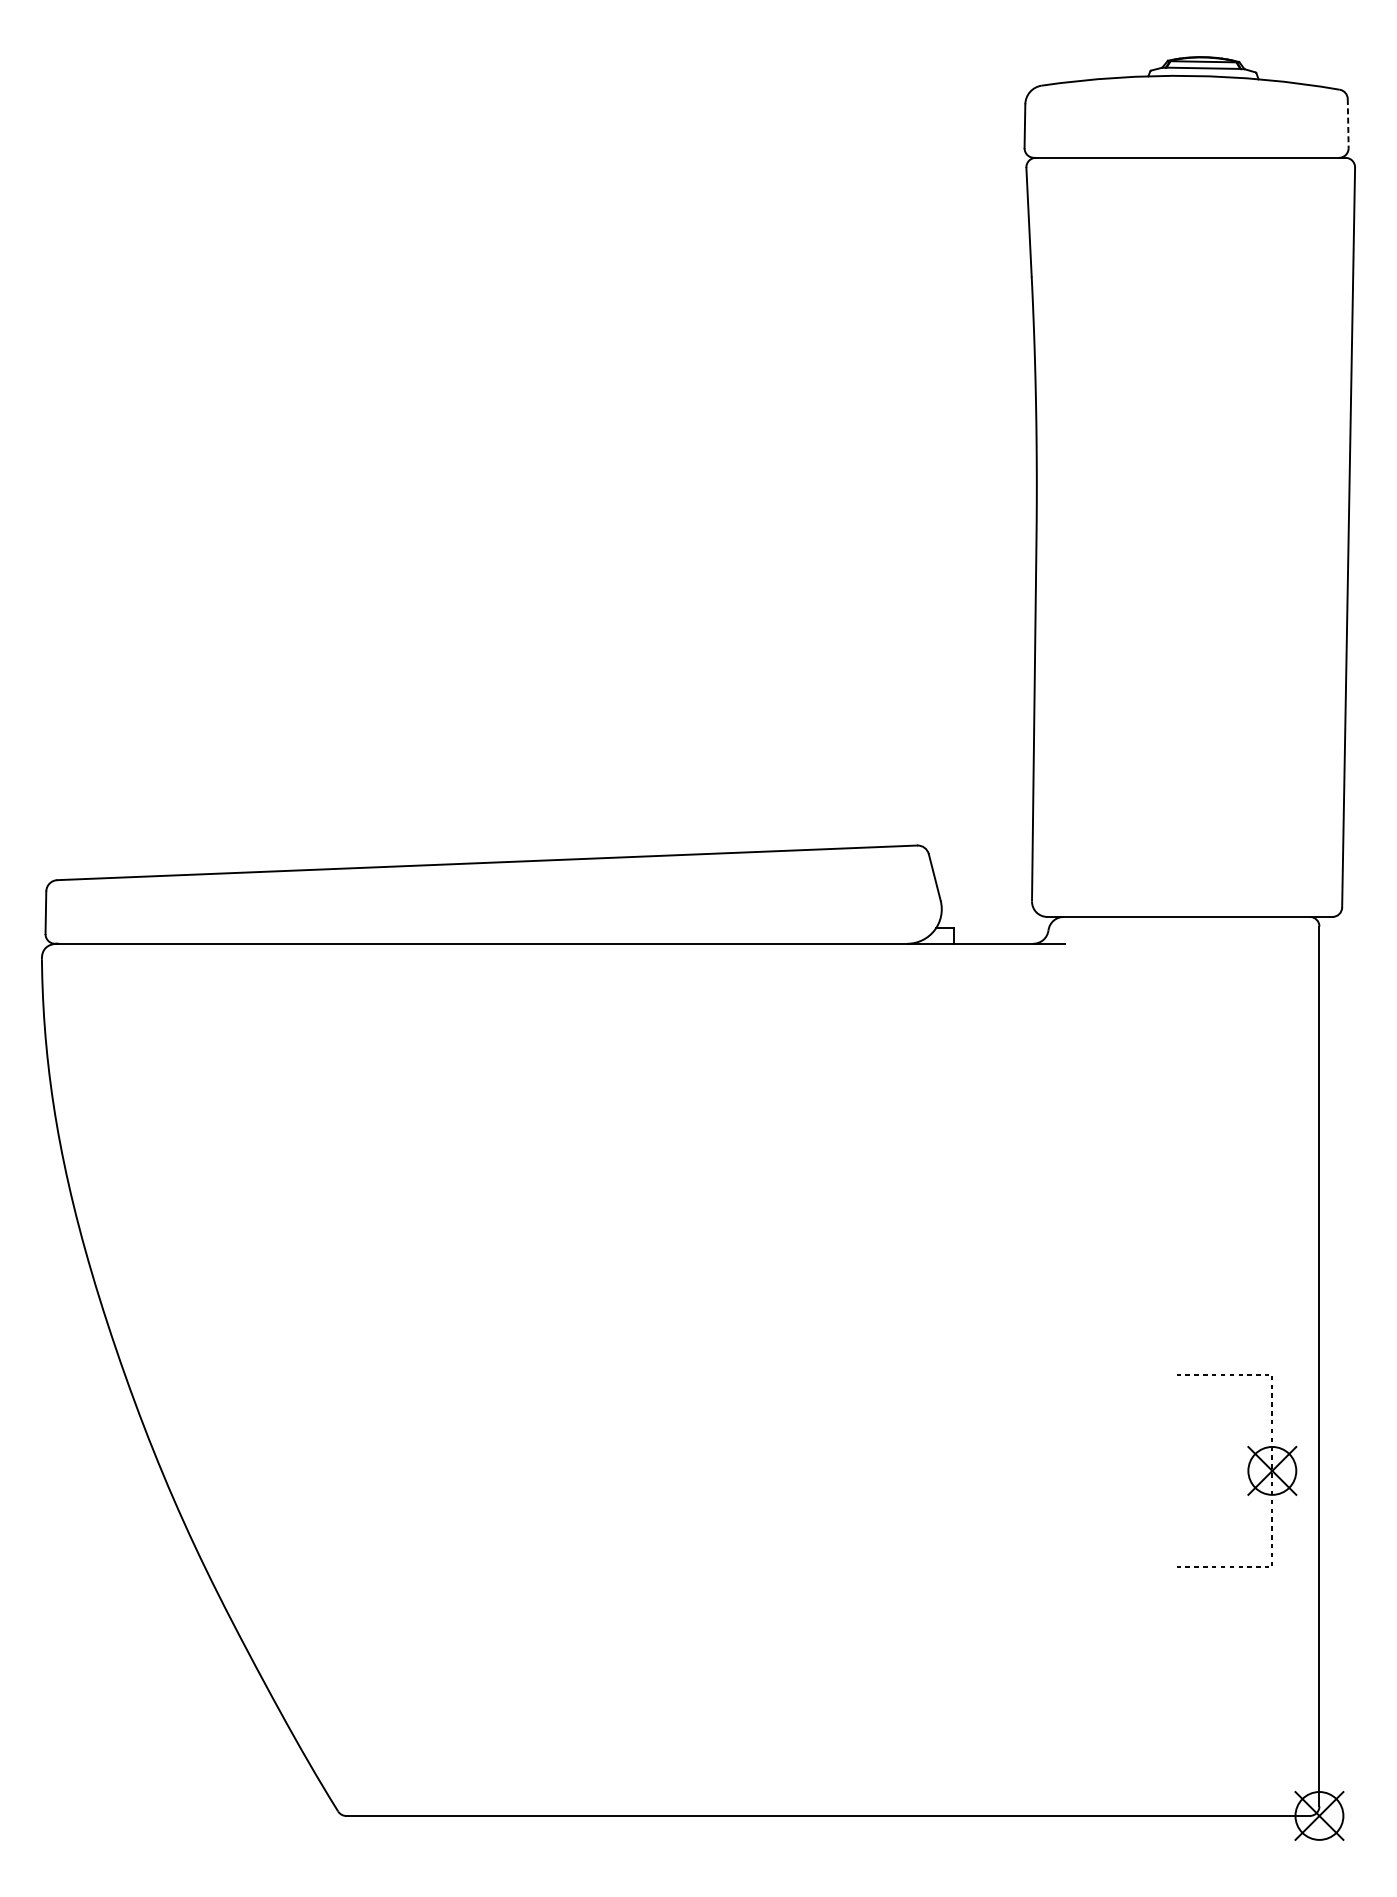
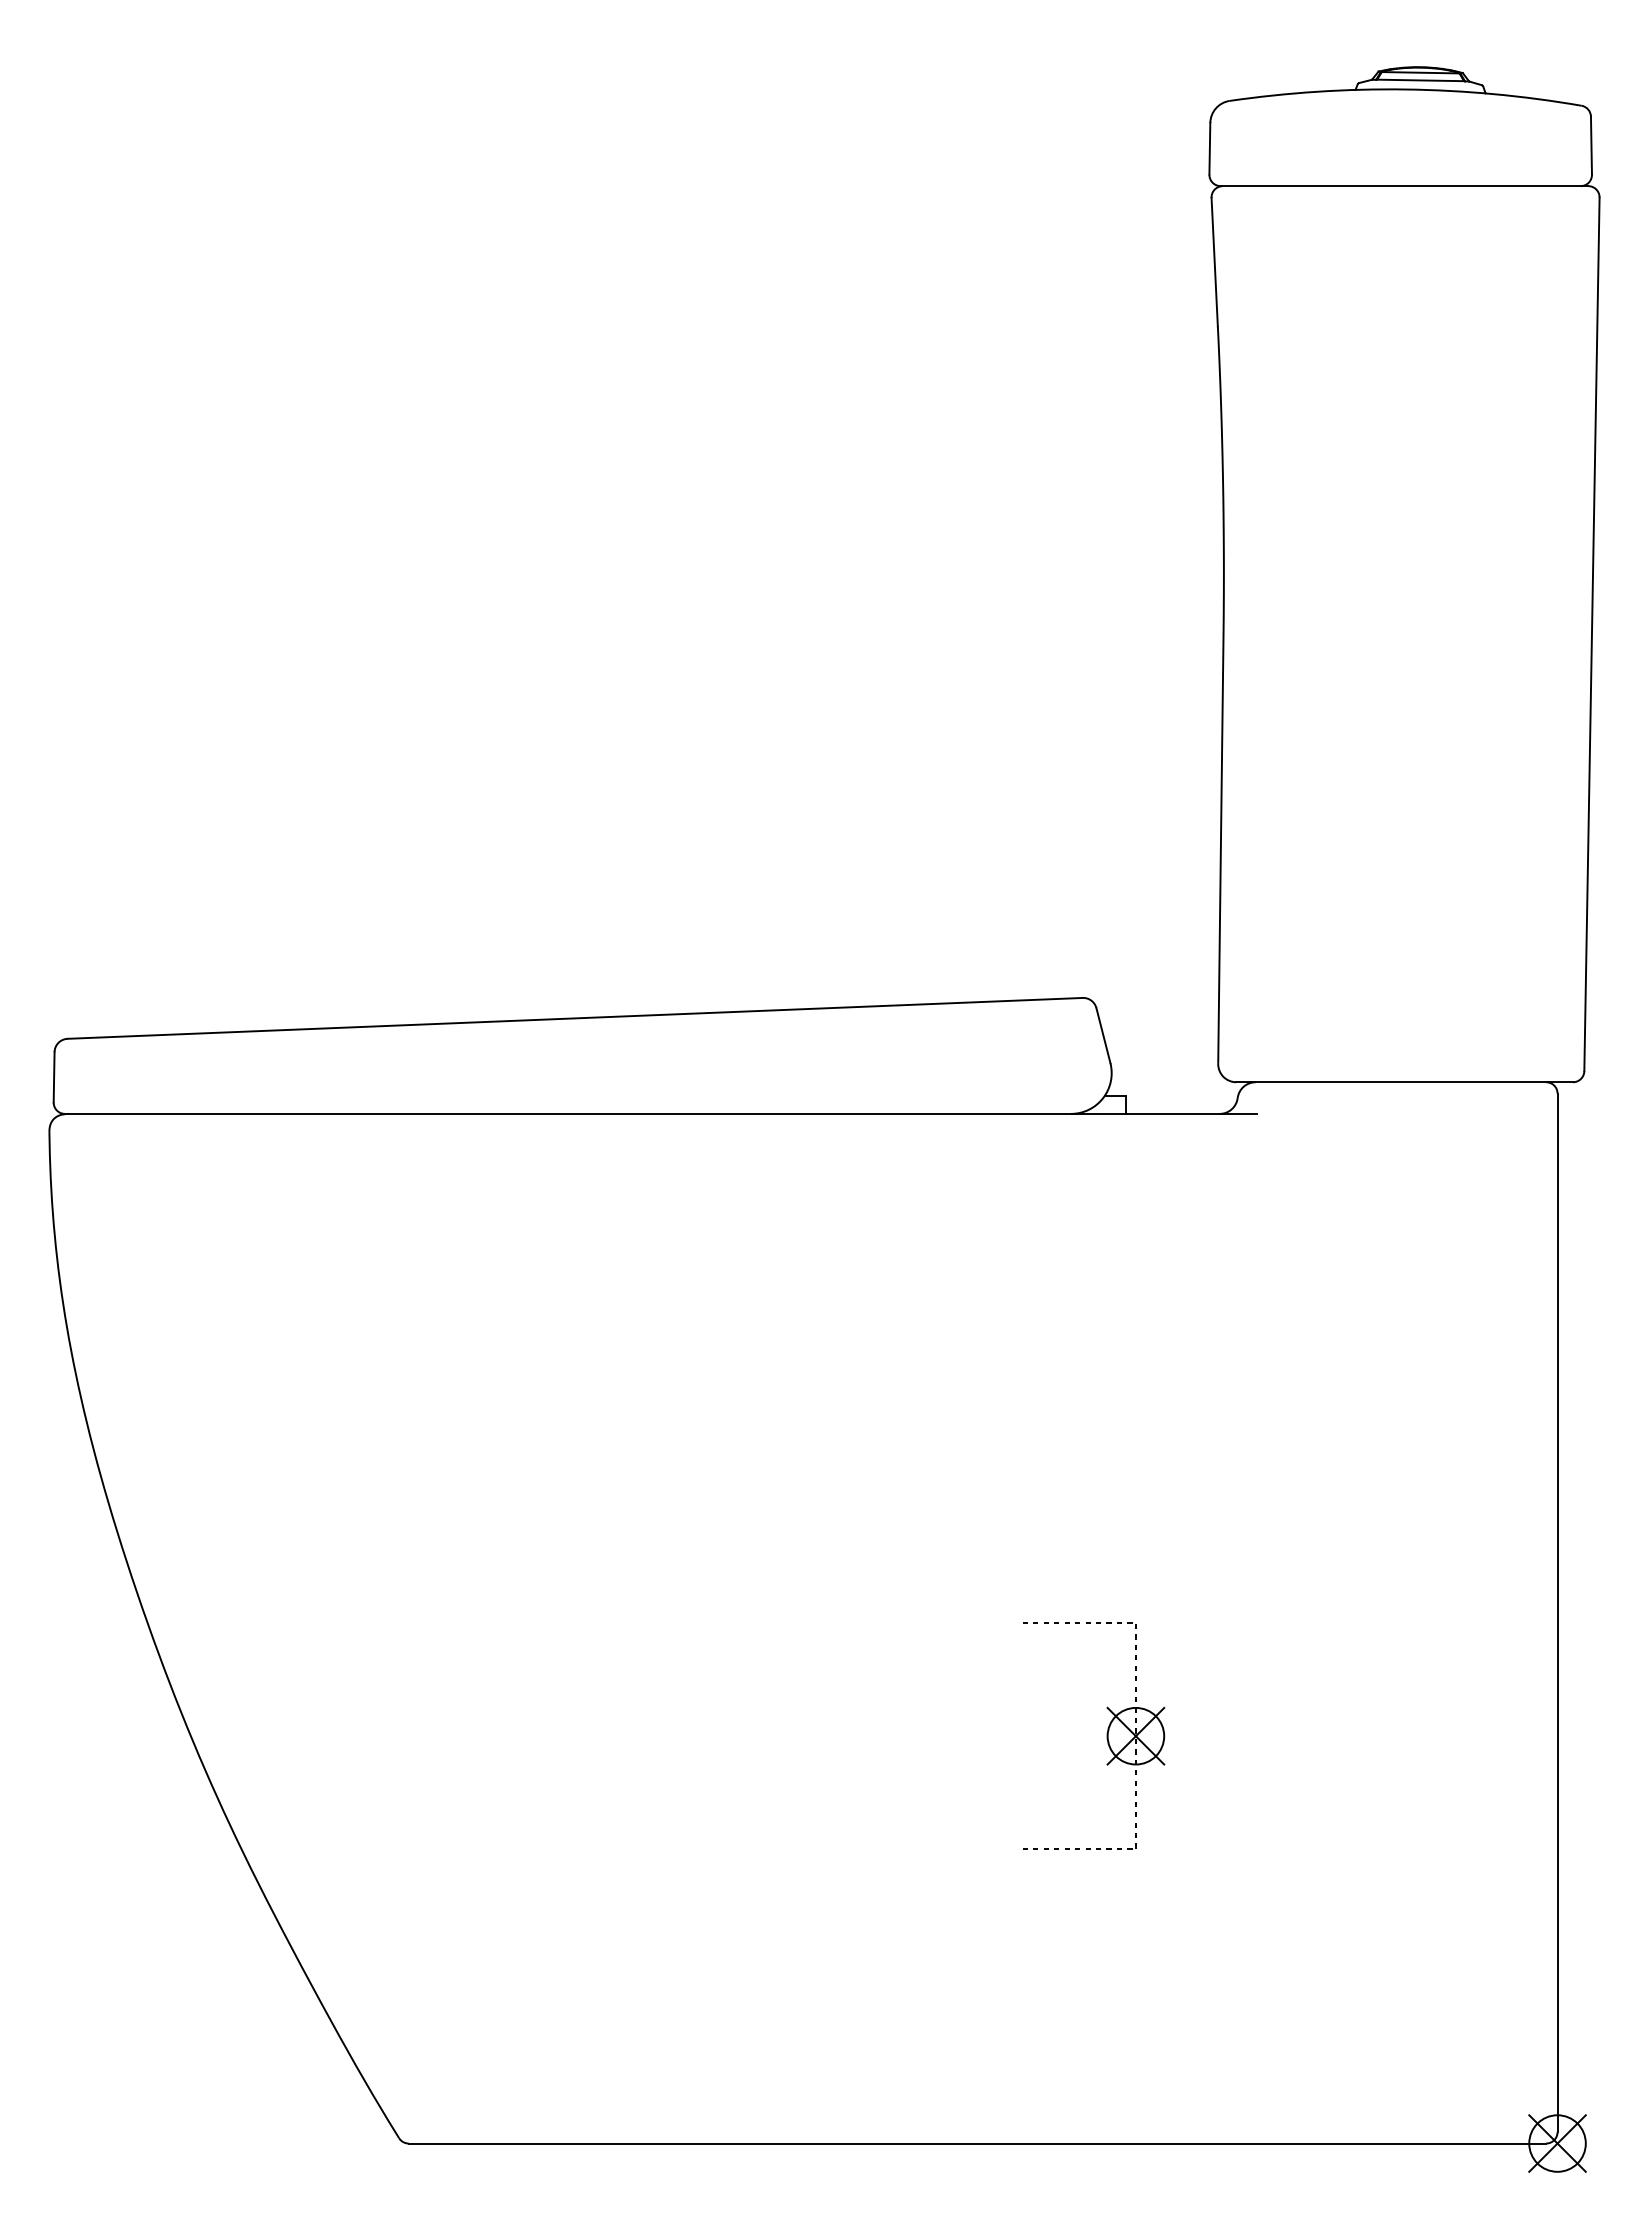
line: (1348, 123) -> (1591, 145), dashed -> solid
part: (1247, 1470) -> (1106, 1735), moved

